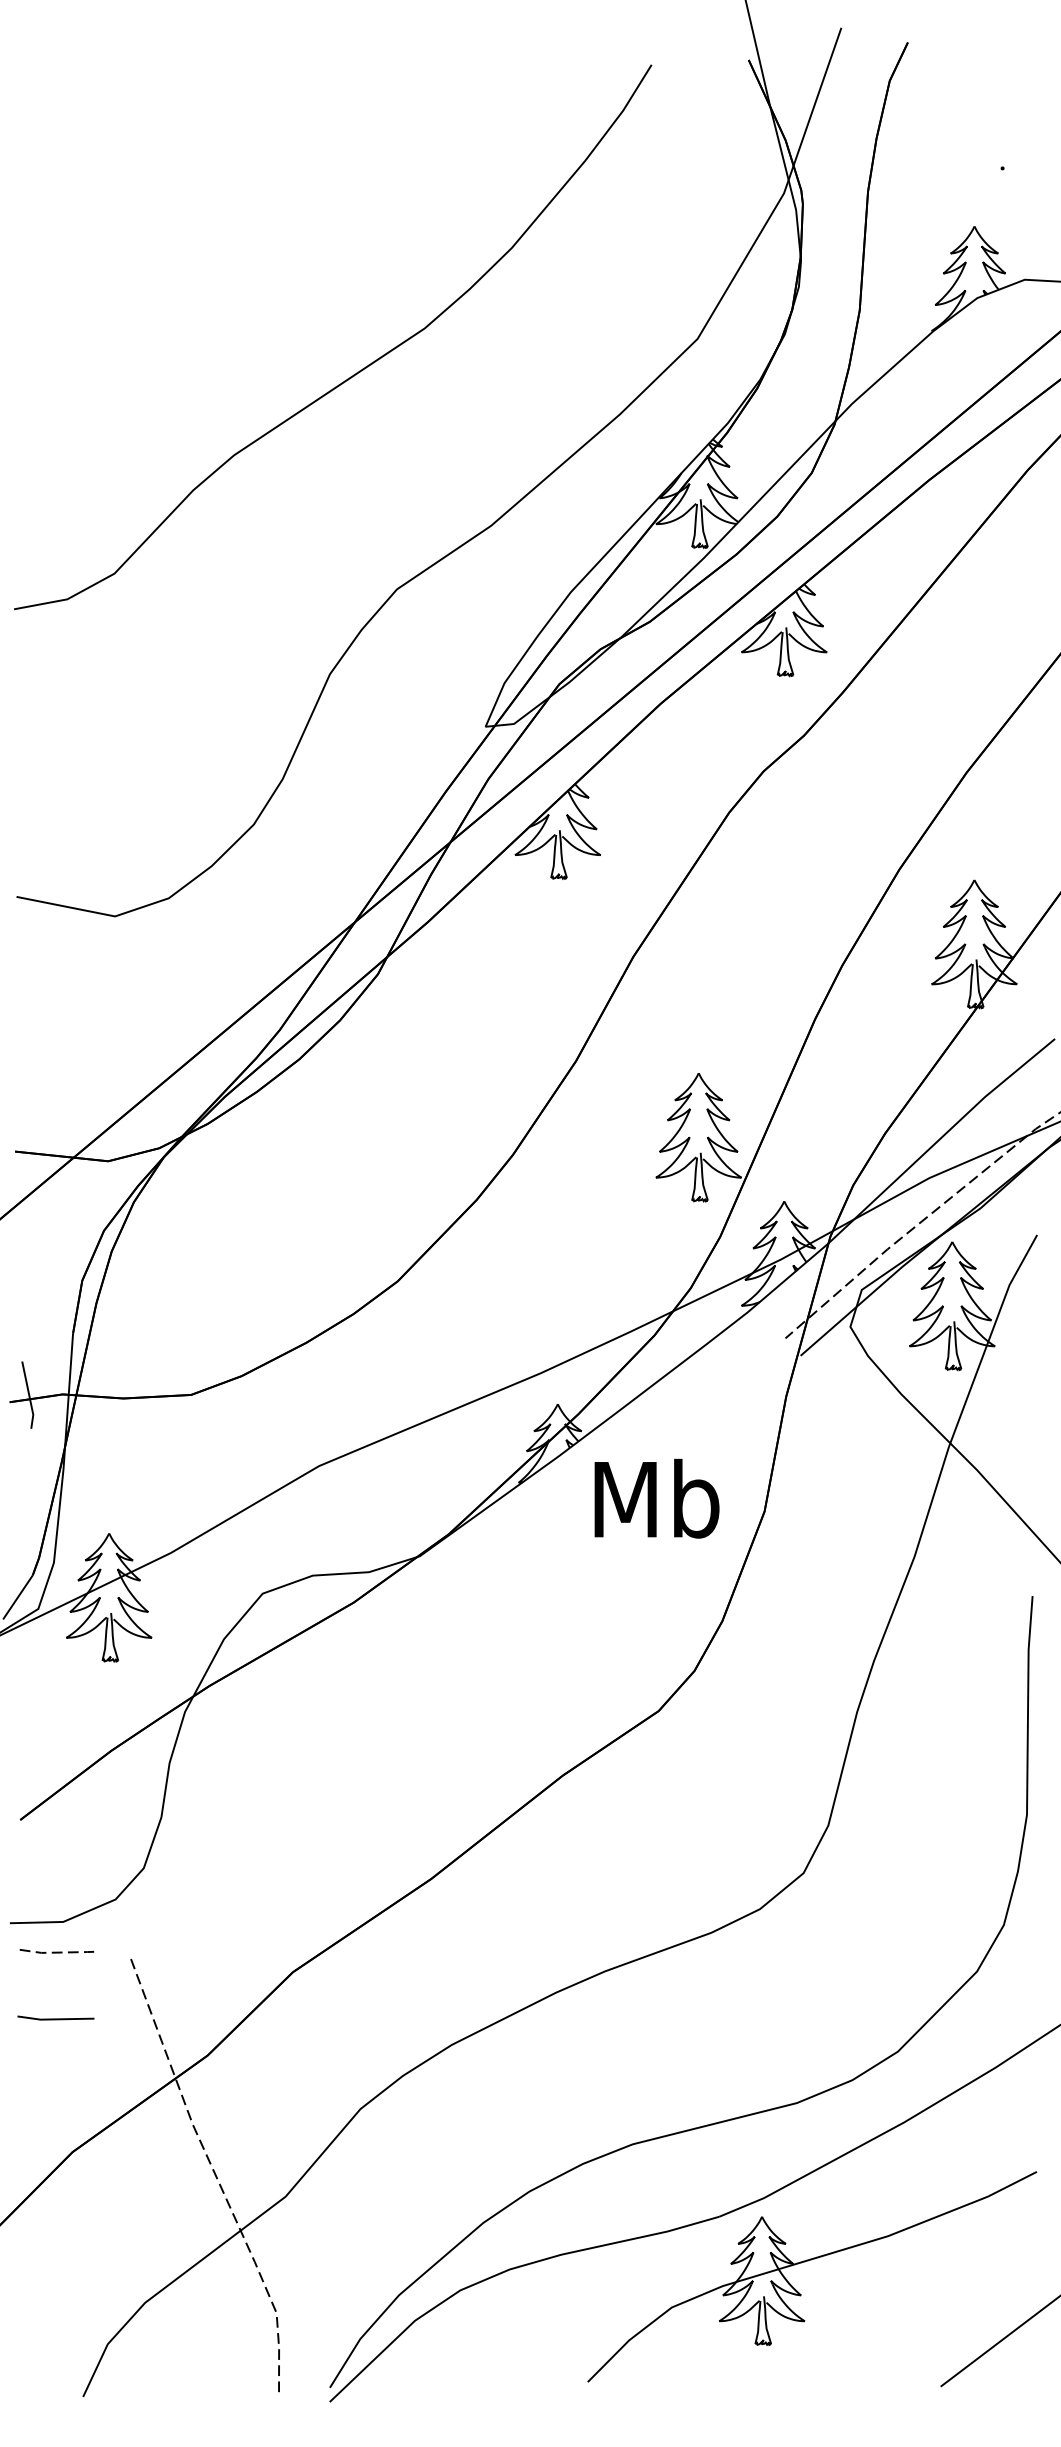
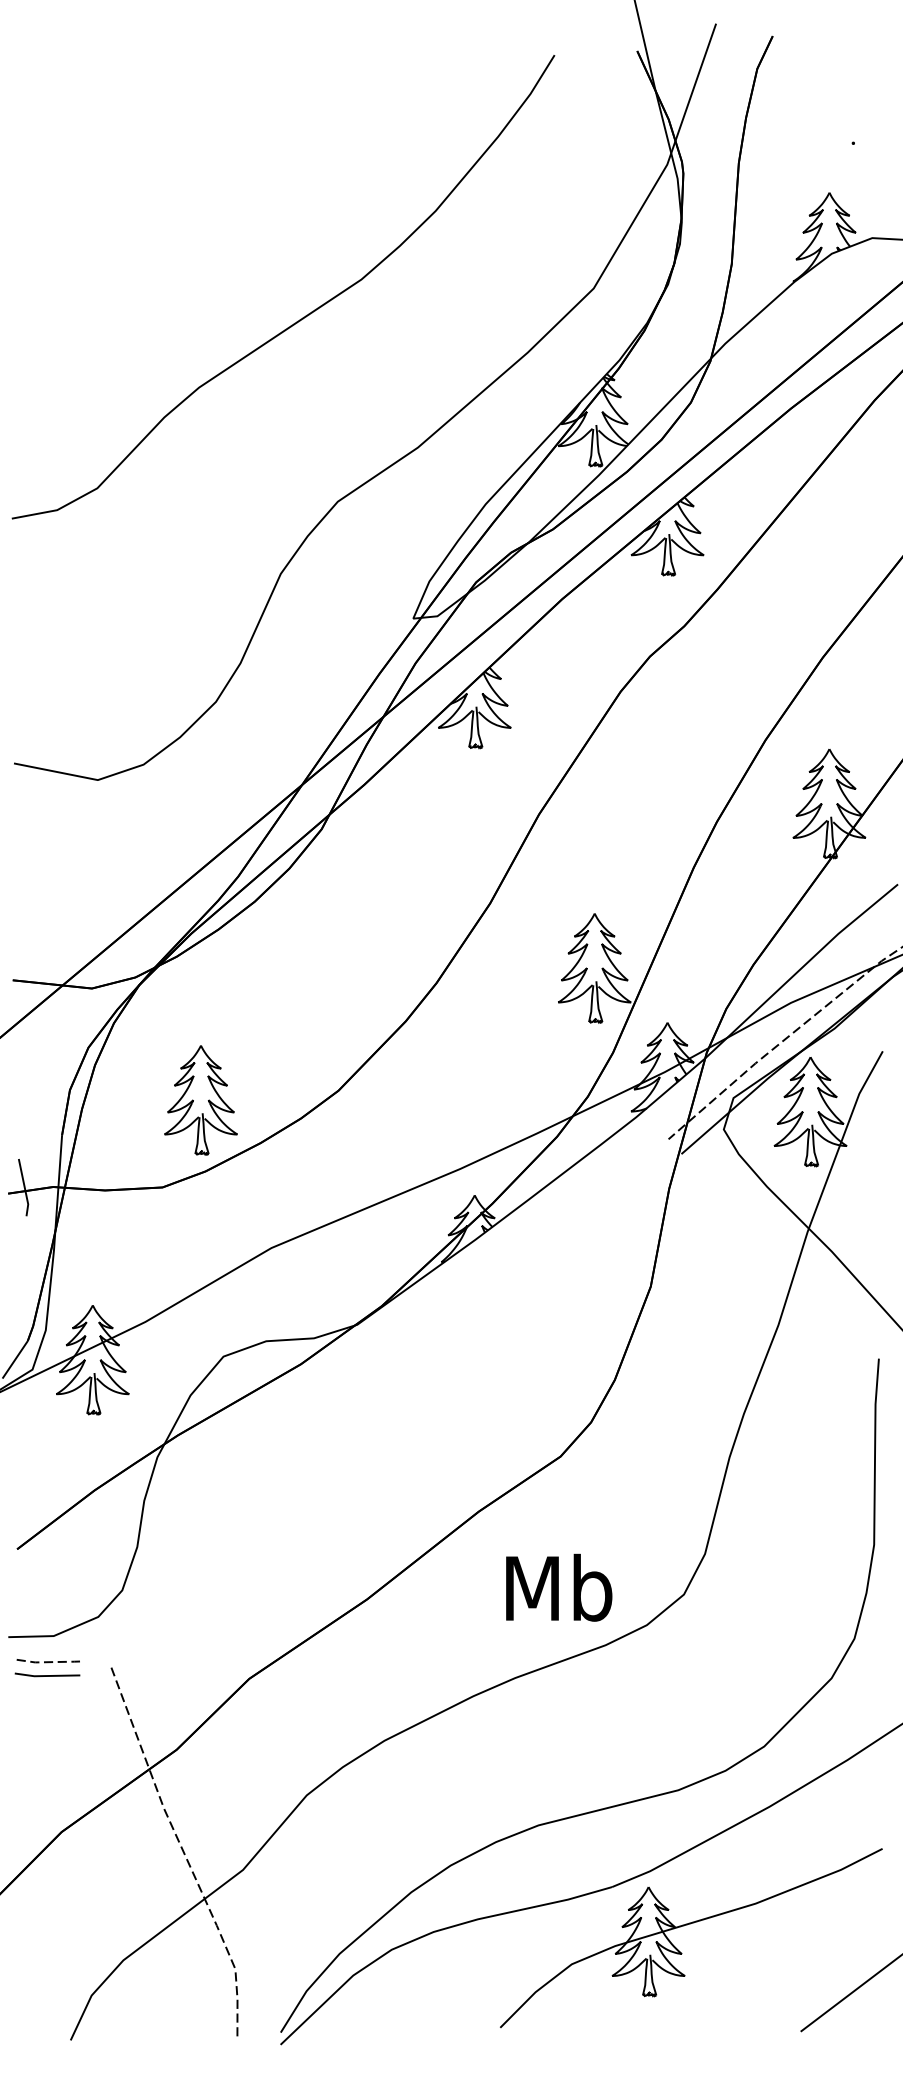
part: (235, 1292) -> (200, 1100), added
text: (657, 1498) -> (559, 1587), moved
line: (55, 2018) -> (47, 1675), moved

